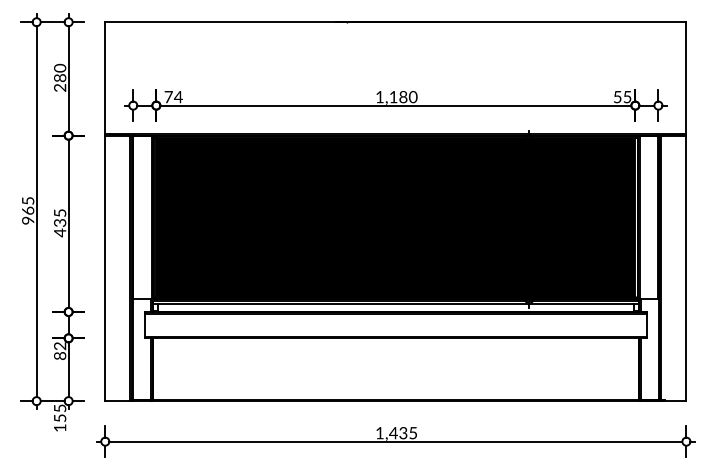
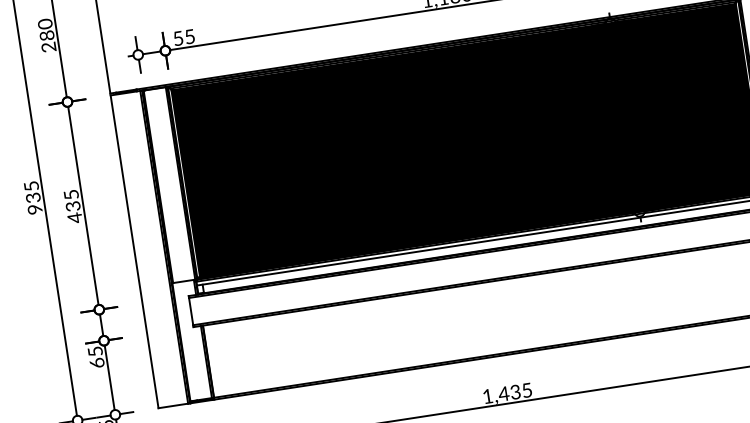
text: (173, 97) -> (184, 38), 74 -> 55
text: (27, 210) -> (32, 197), 965 -> 935
text: (60, 350) -> (96, 356), 82 -> 65

